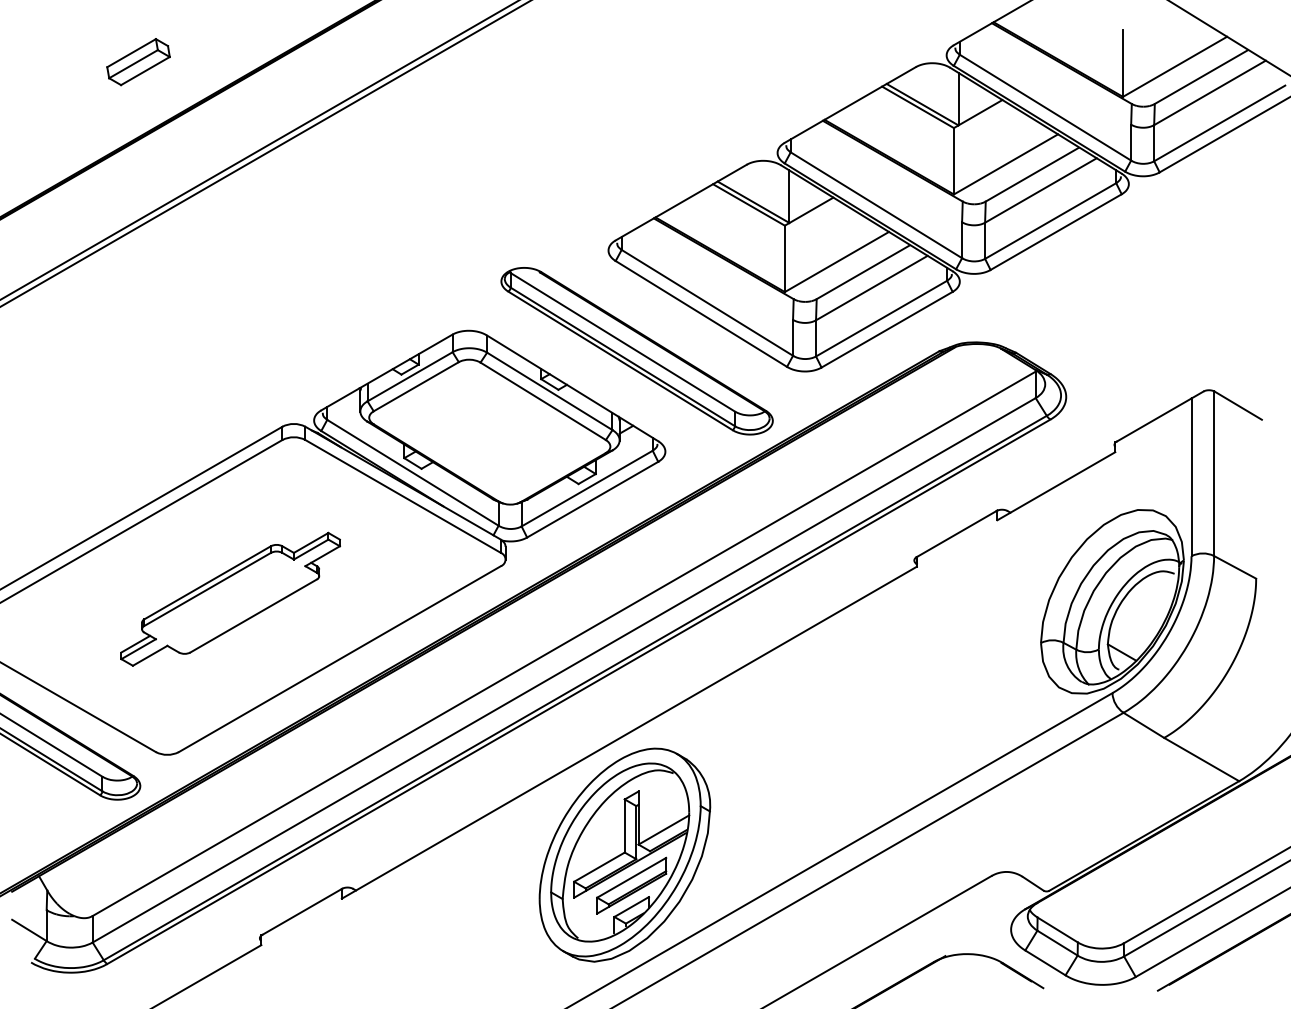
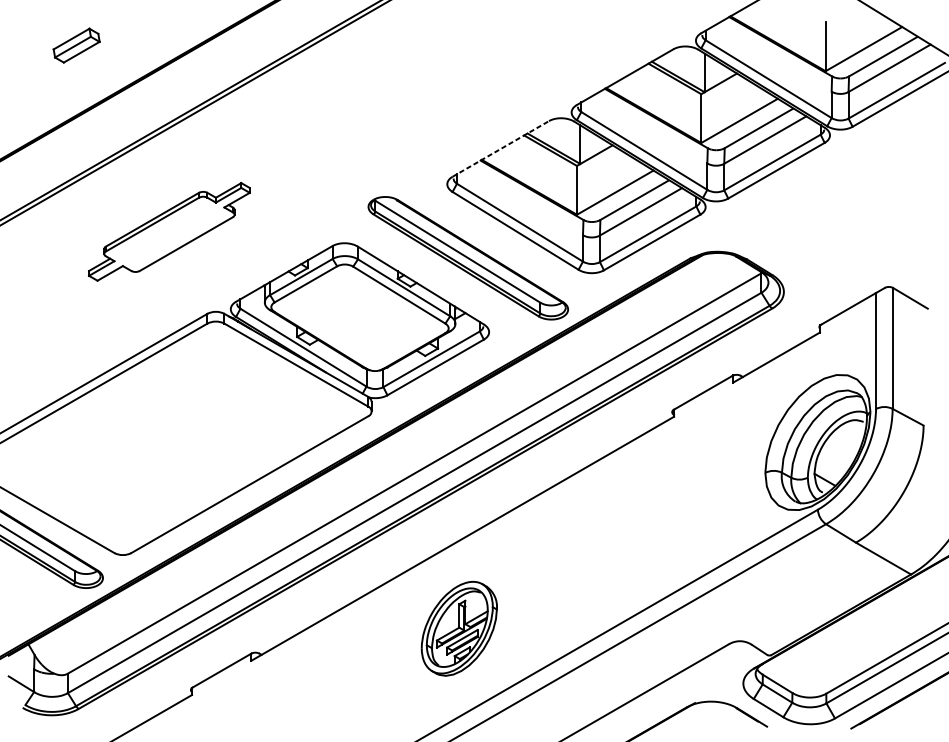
part: (138, 62) -> (76, 45), moved
line: (681, 202) -> (500, 148), solid -> dashed
part: (230, 598) -> (169, 231), moved
part: (624, 854) -> (459, 628), size x0.6

